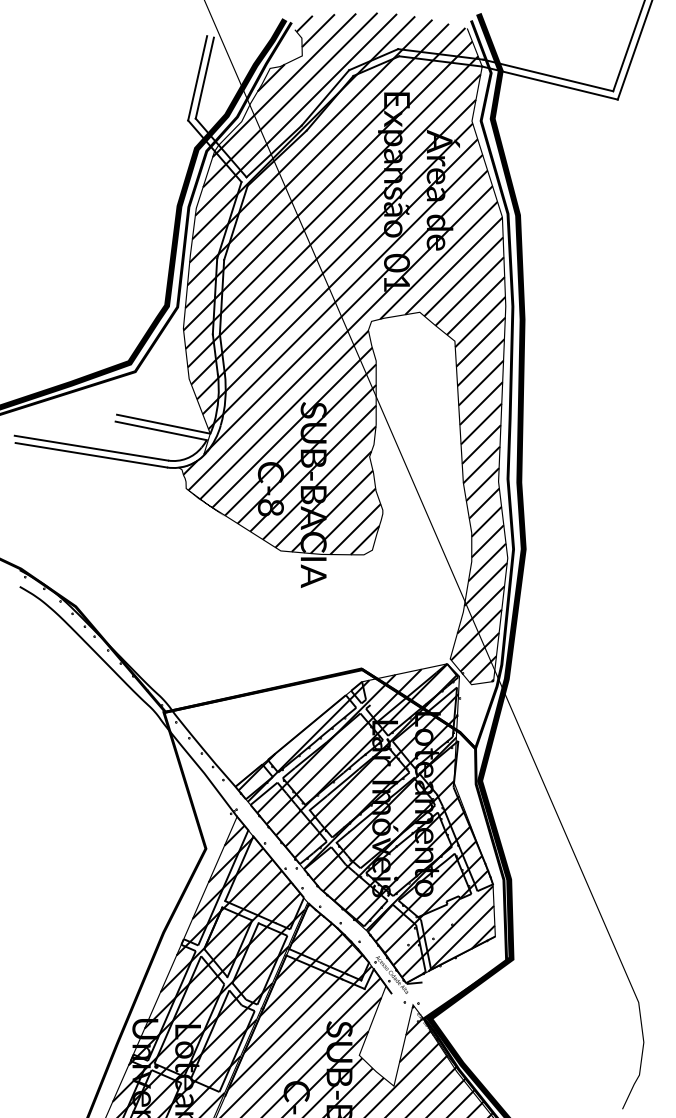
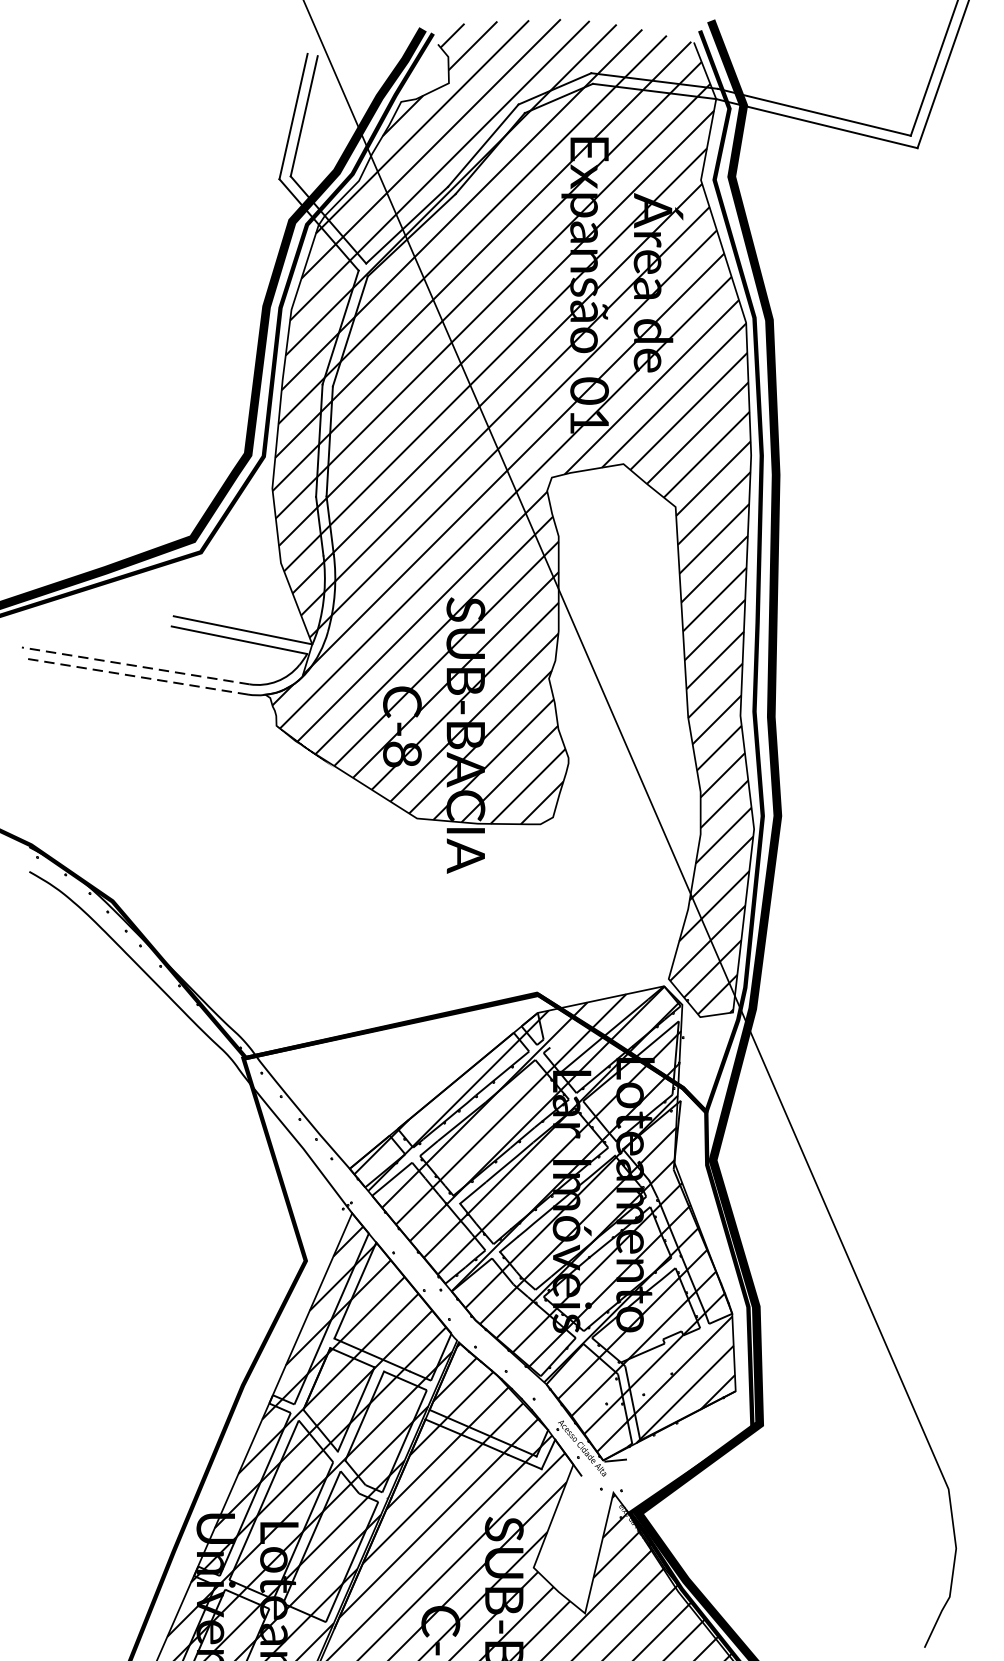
line: (91, 448) -> (135, 666), solid -> dashed
line: (91, 455) -> (135, 676), solid -> dashed

